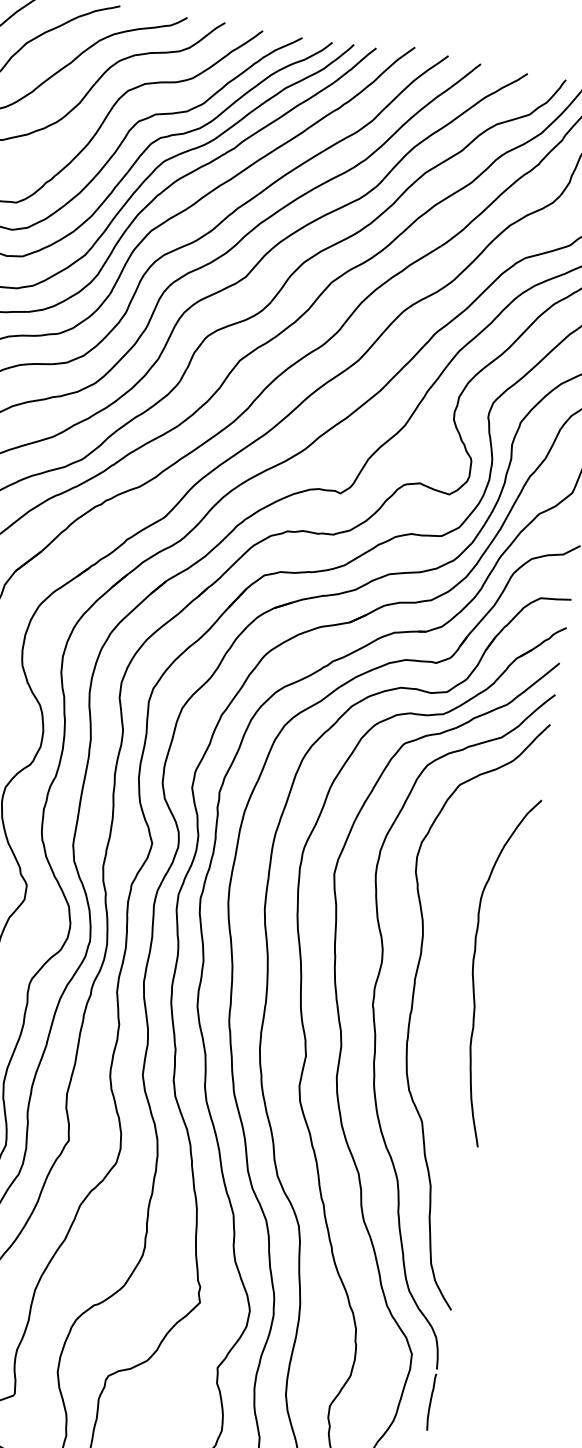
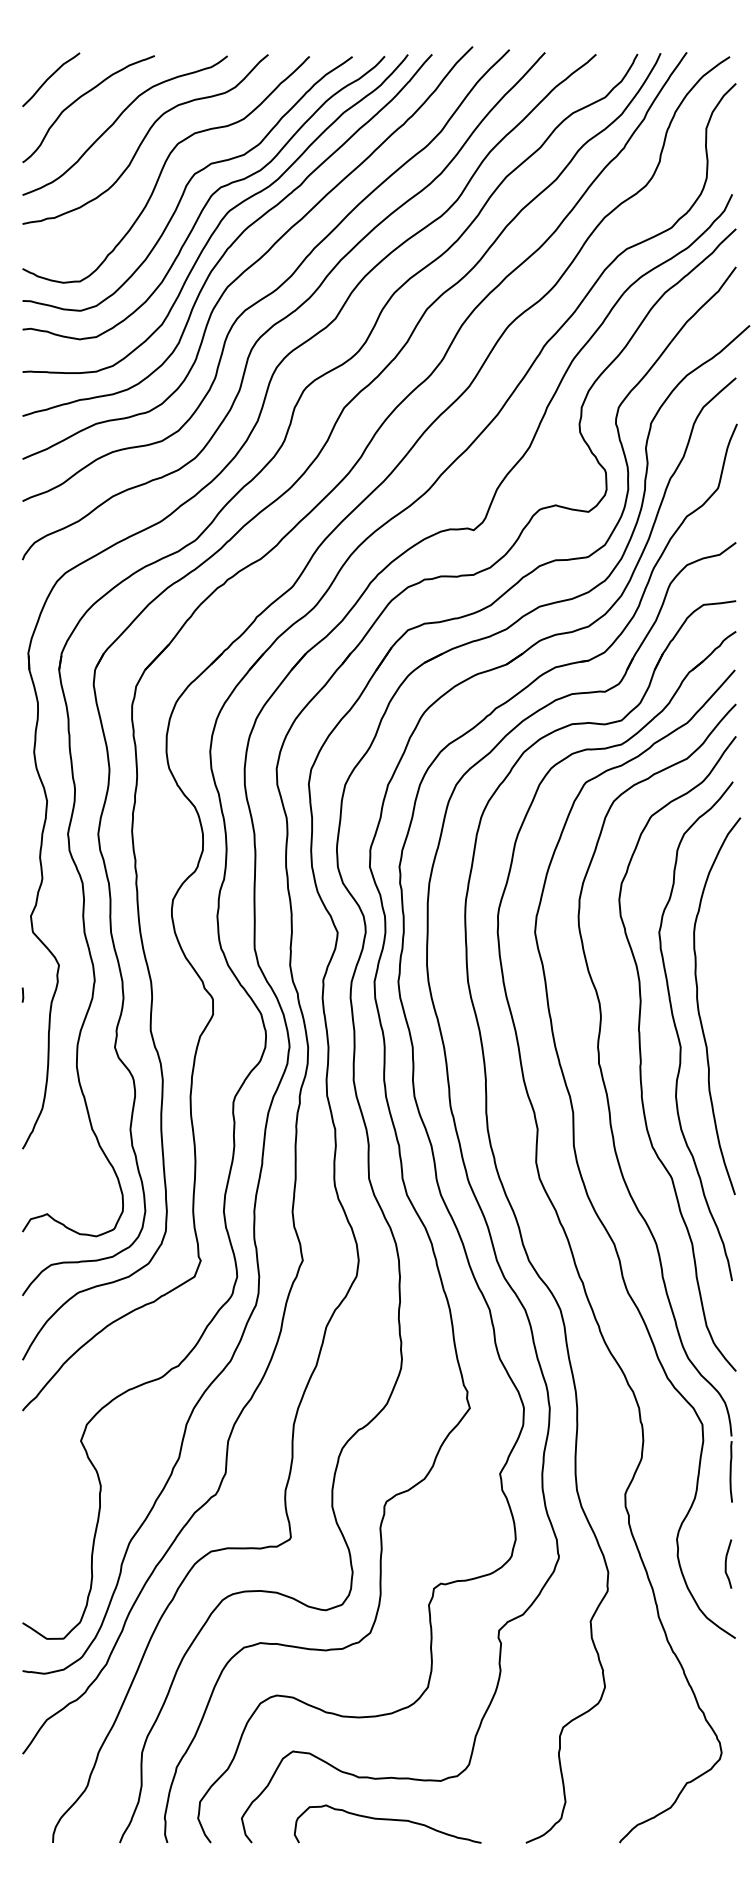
curve: (451, 992) -> (679, 1036), added

